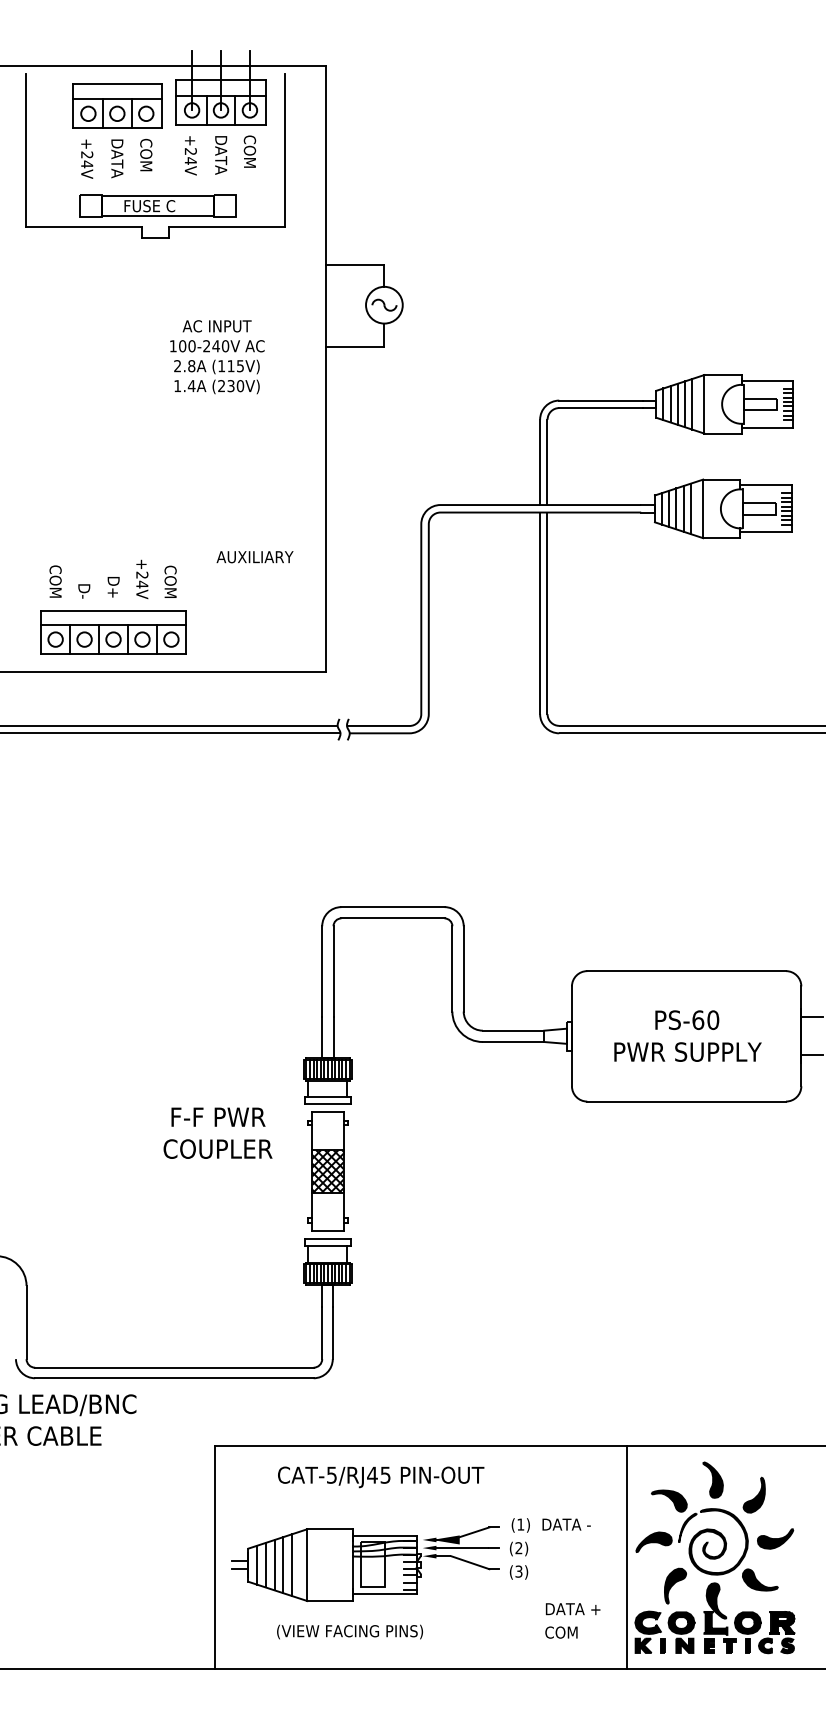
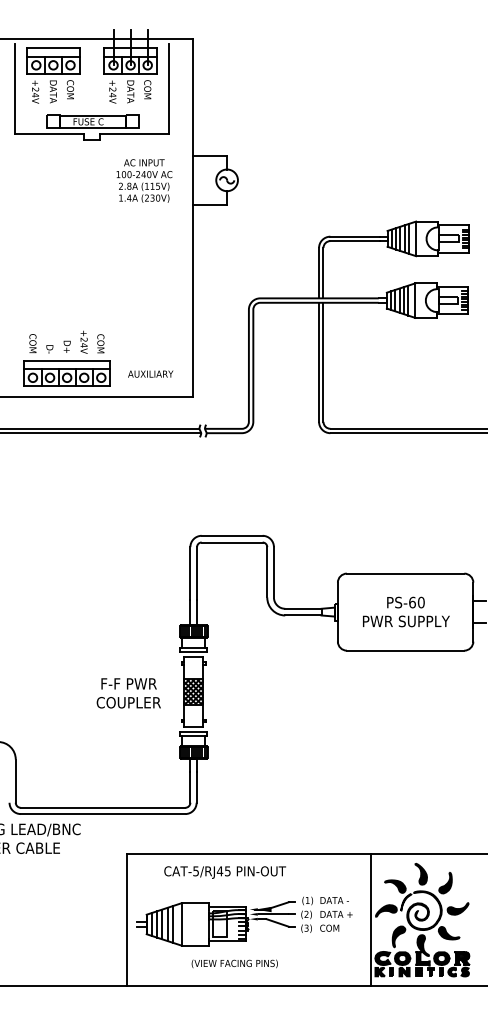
part: (117, 131) -> (53, 75), moved
text: (217, 356) -> (144, 180), moved
text: (254, 556) -> (150, 373), moved
text: (217, 1133) -> (128, 693), moved
text: (573, 1621) -> (336, 921), moved
text: (349, 1631) -> (234, 963), moved

